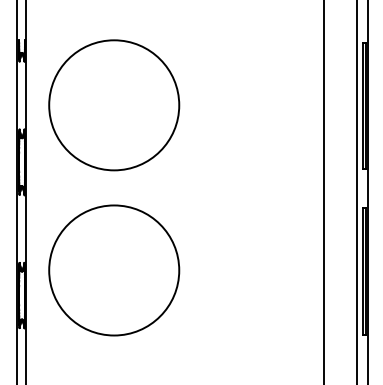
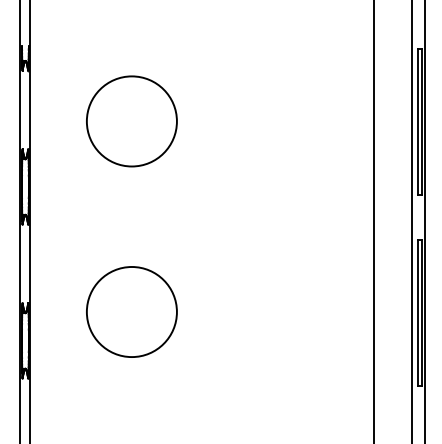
circle: (114, 105) -> (132, 121), size x0.6
circle: (114, 270) -> (132, 312), size x0.6

